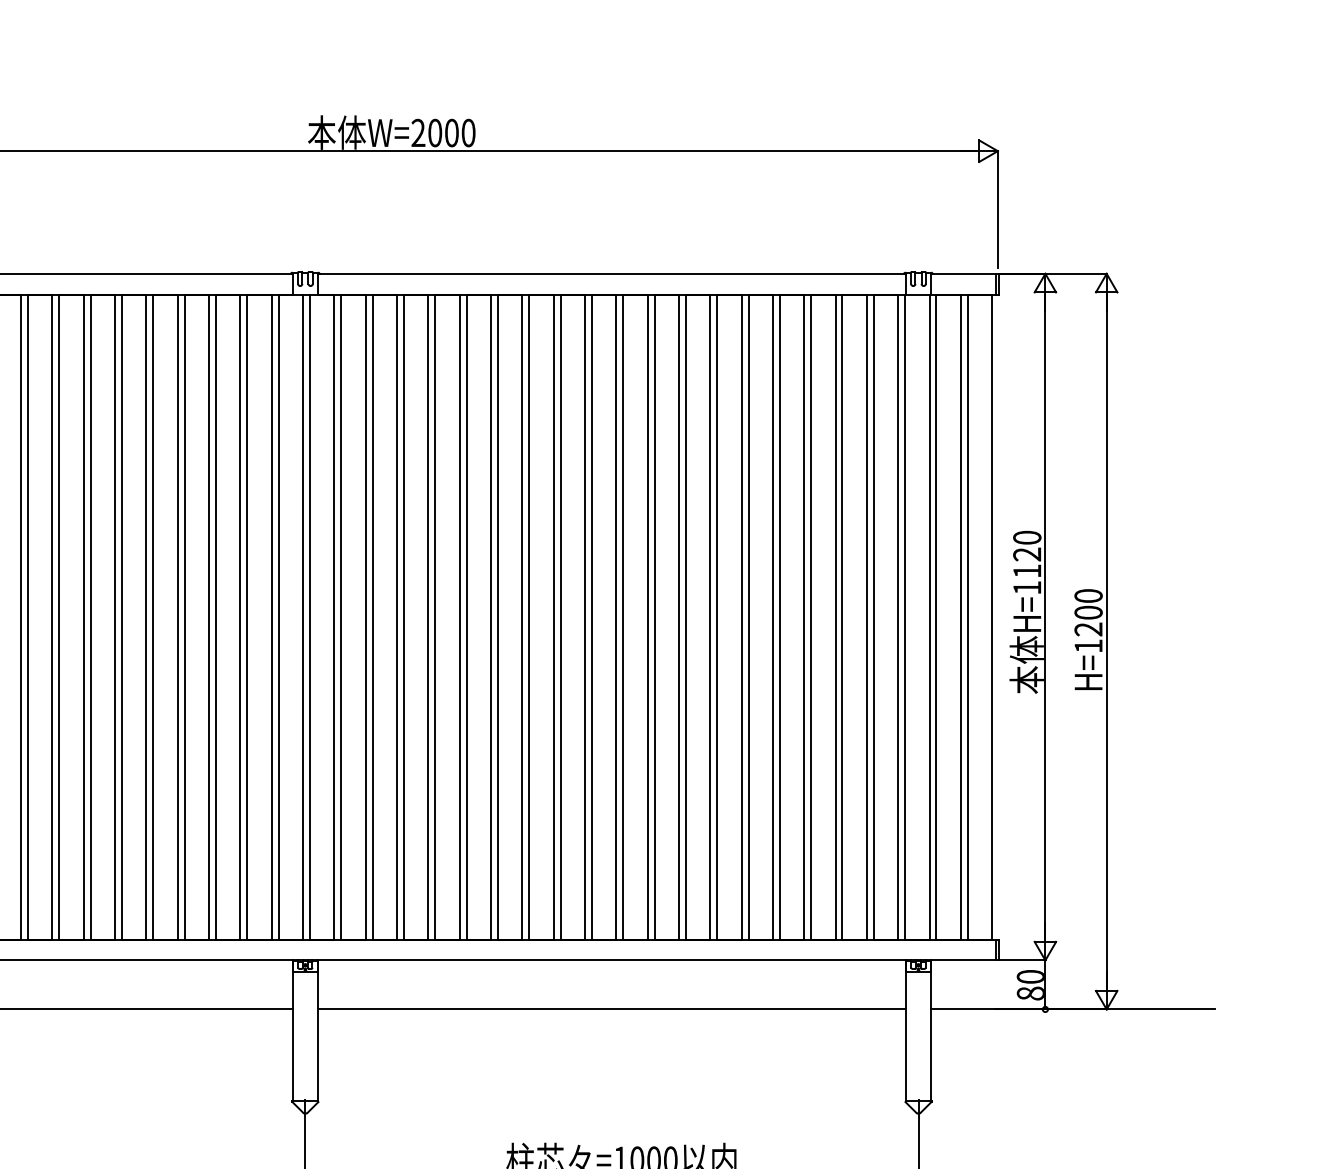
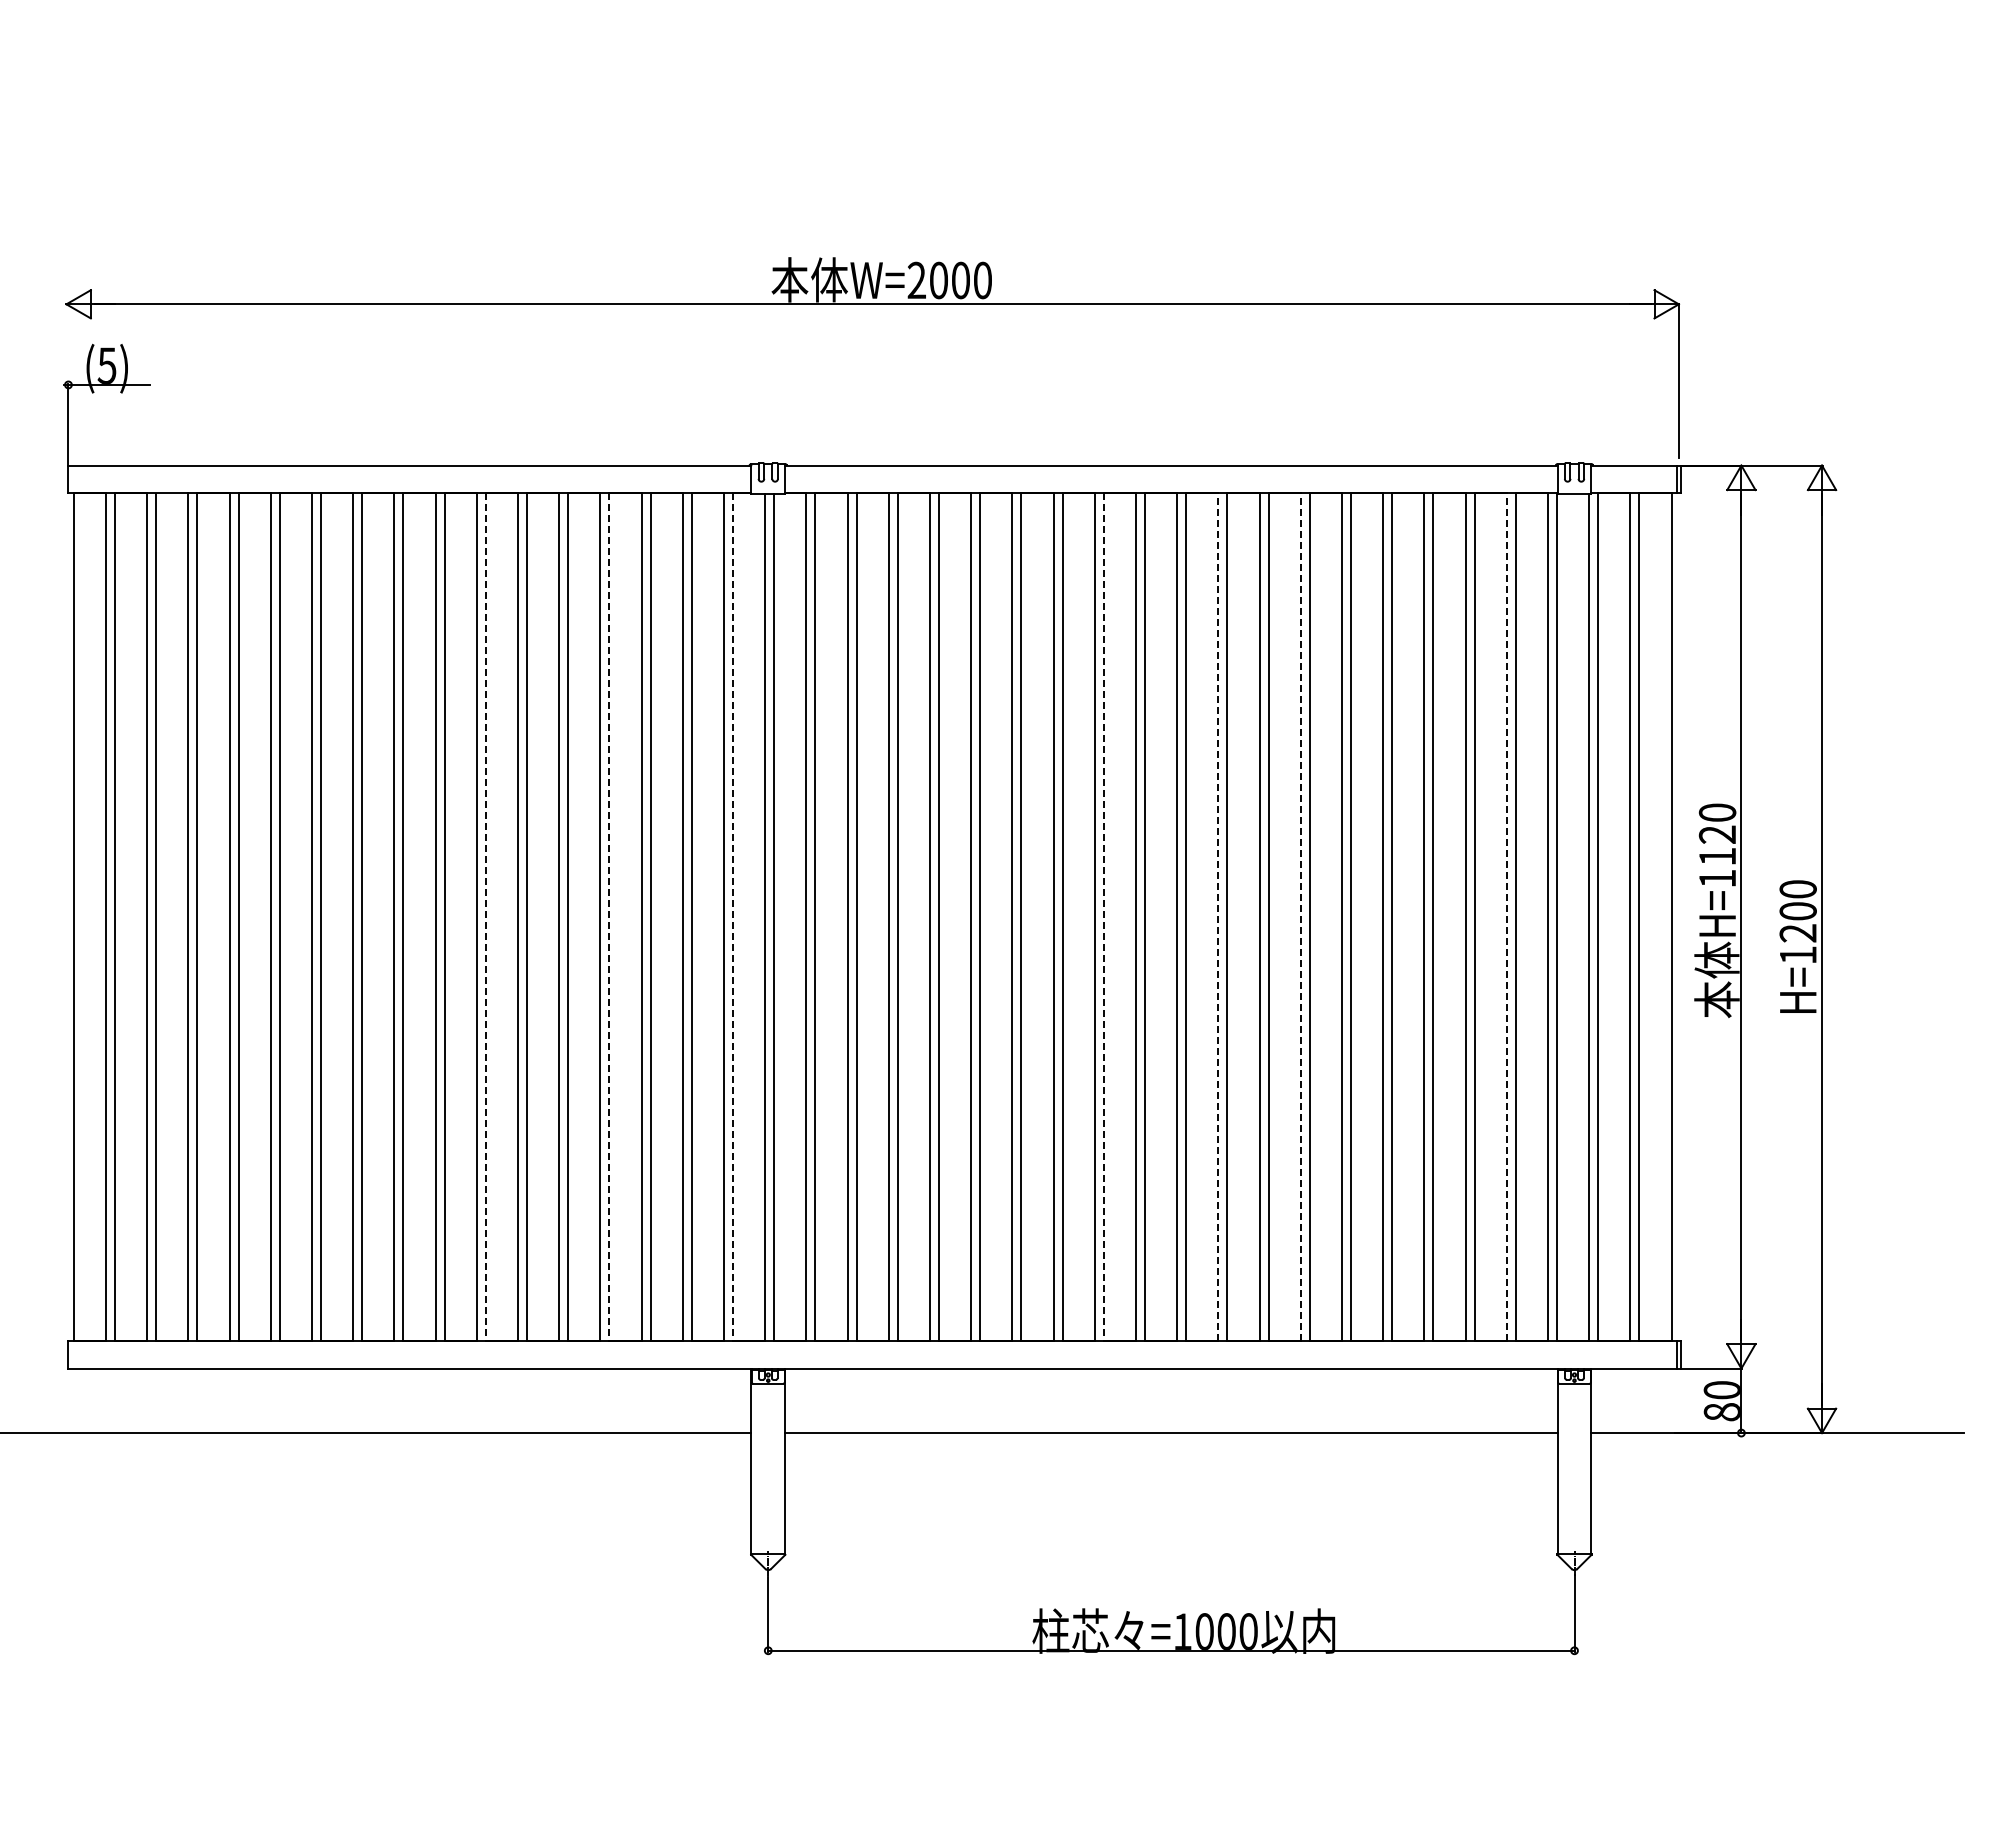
line: (647, 616) -> (1218, 916), solid -> dashed
line: (710, 616) -> (1300, 916), solid -> dashed
line: (866, 616) -> (1506, 916), solid -> dashed
line: (90, 617) -> (485, 917), solid -> dashed
line: (184, 617) -> (609, 917), solid -> dashed
line: (278, 617) -> (732, 917), solid -> dashed
line: (560, 617) -> (1103, 917), solid -> dashed

